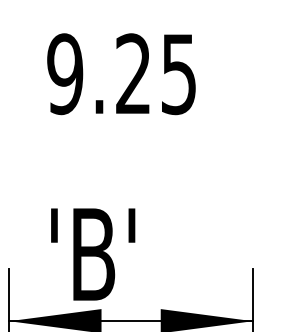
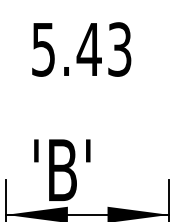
text: (121, 74) -> (81, 49), 9.25 -> 5.43

